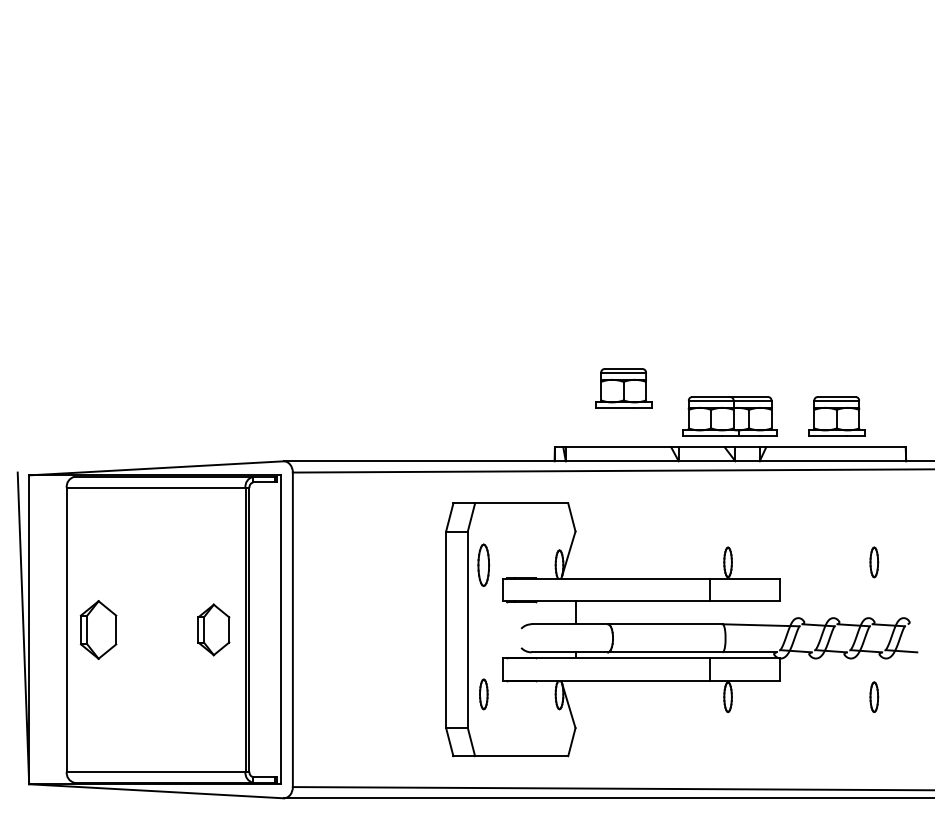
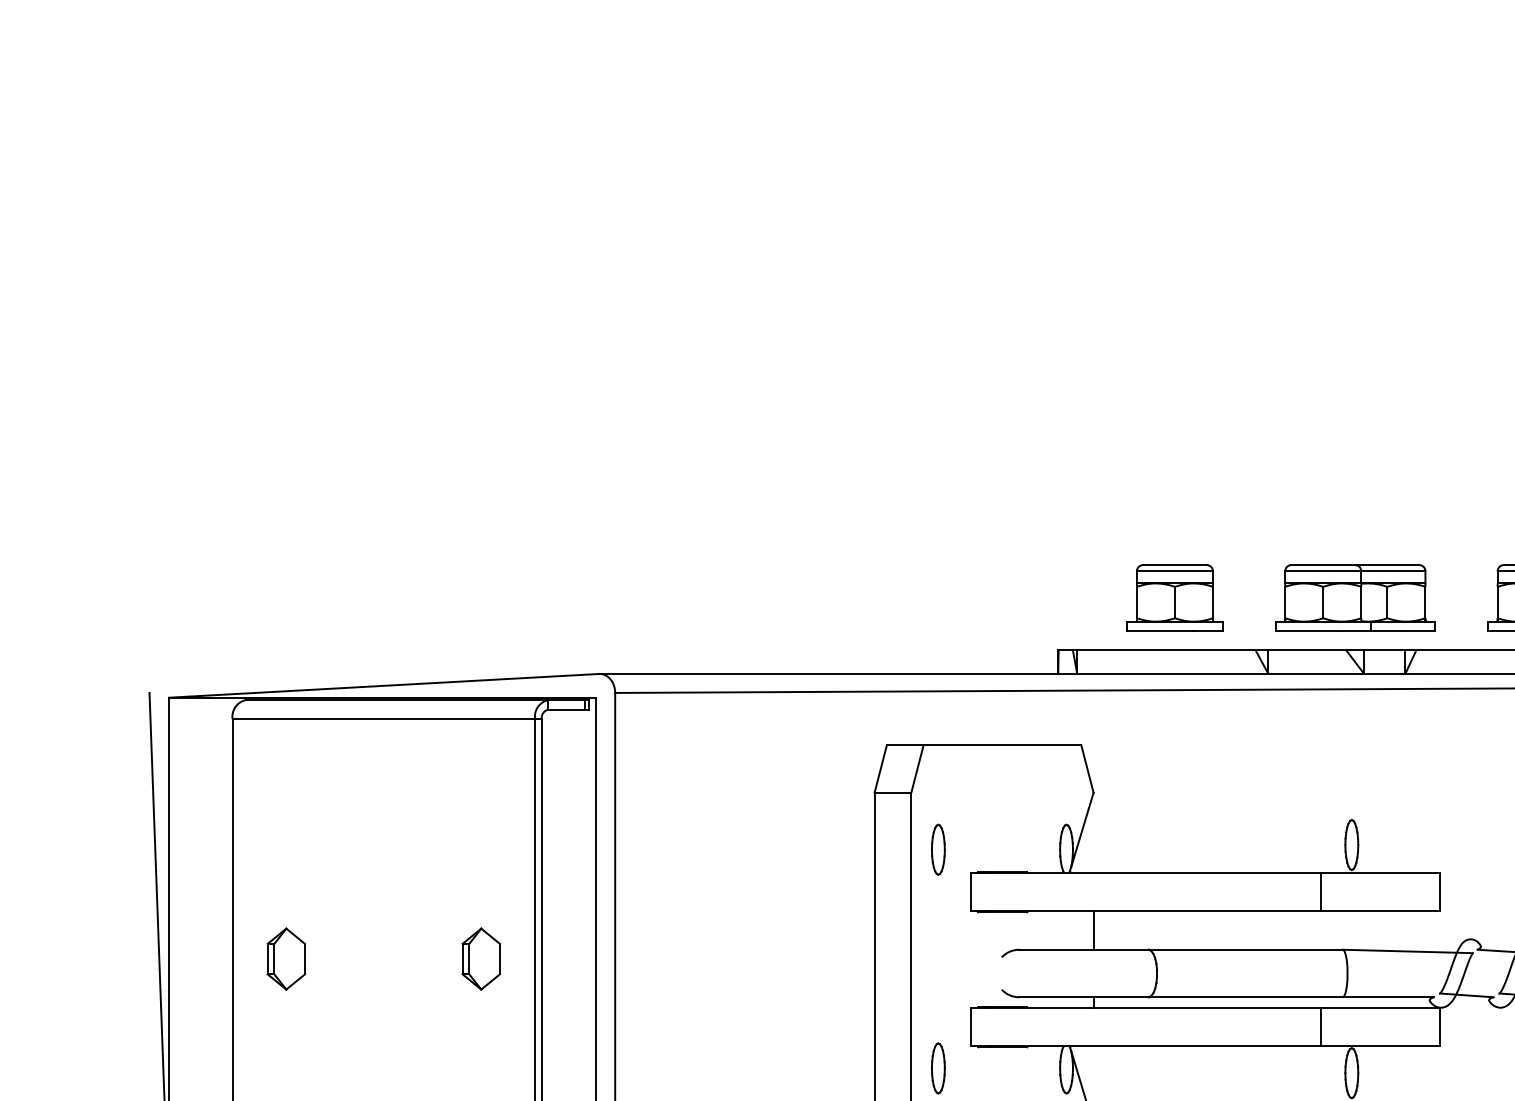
part: (623, 388) -> (1174, 598), moved
part: (483, 564) -> (937, 848), size x0.71
part: (98, 629) -> (286, 958), size x0.62
part: (213, 629) -> (480, 958), size x0.71

